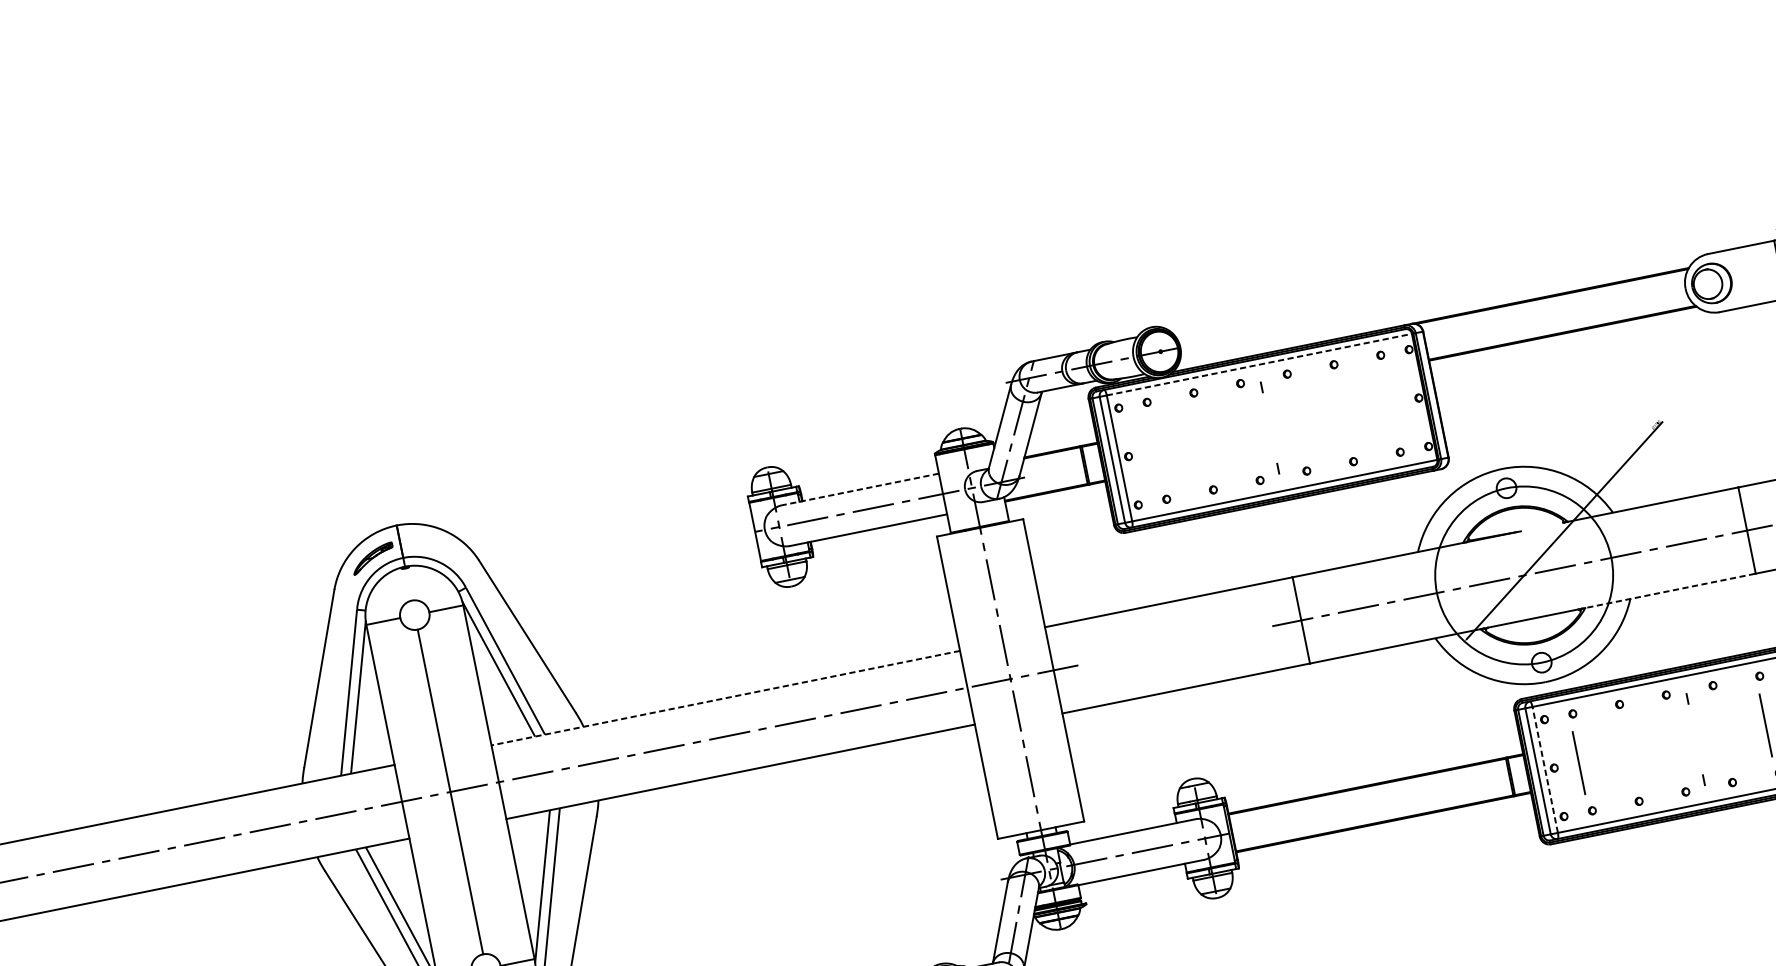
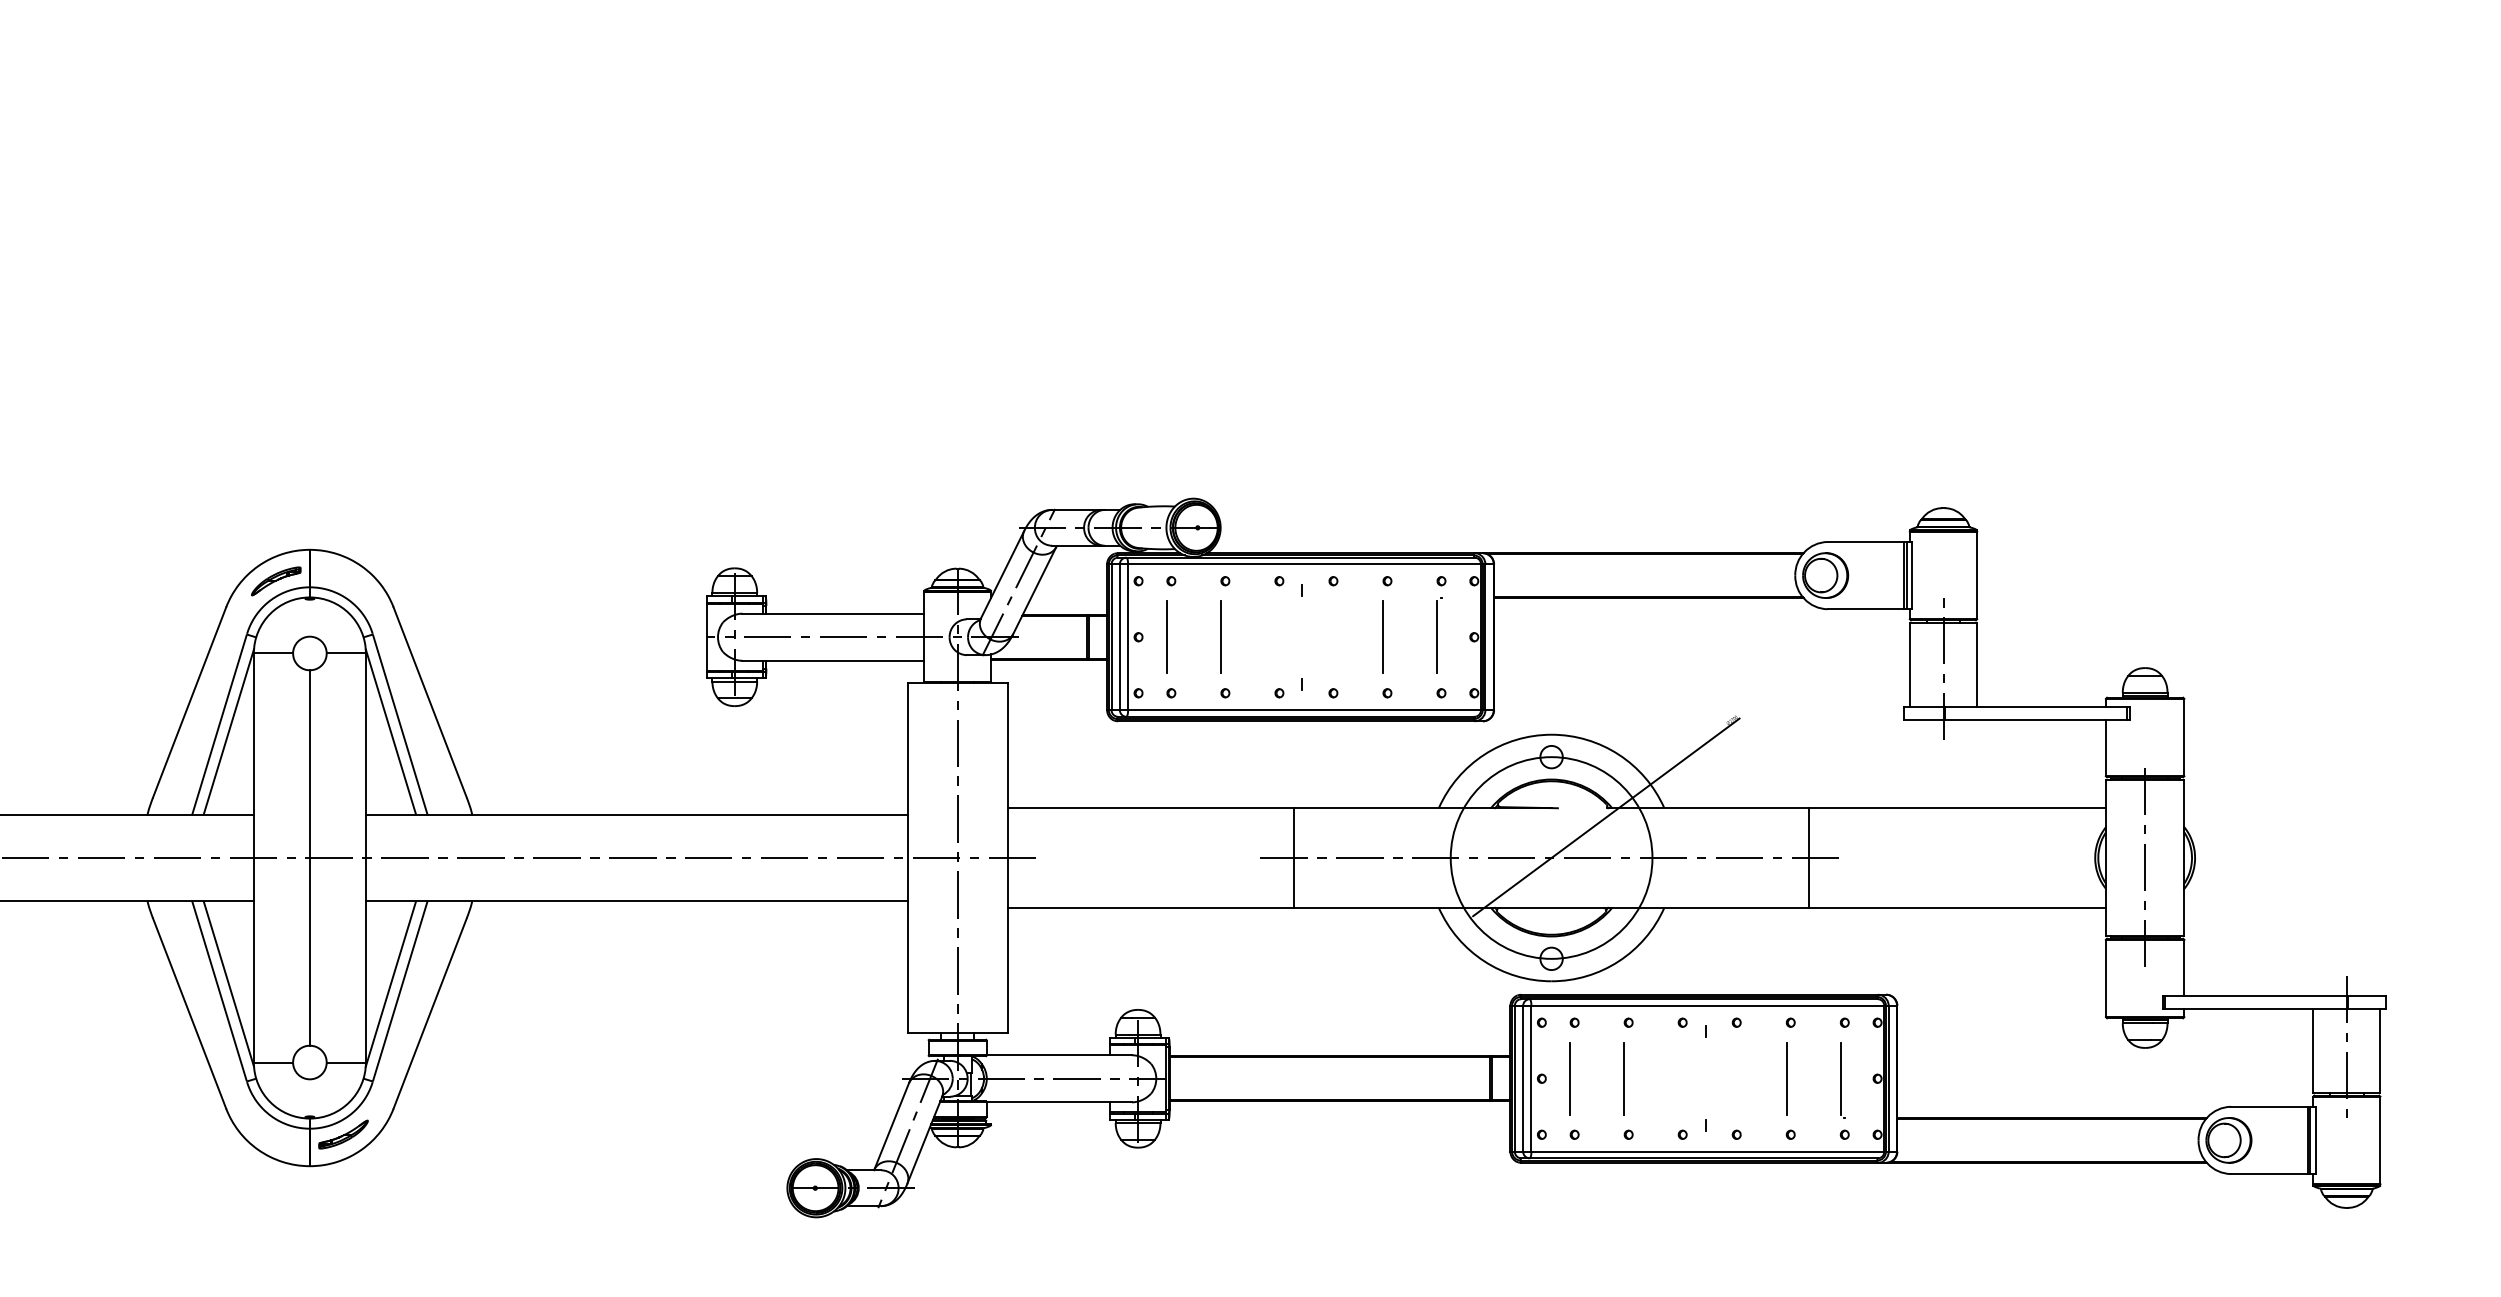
line: (1260, 364) -> (1305, 564), dashed -> solid
part: (1388, 402) -> (1439, 635), added
line: (1340, 414) -> (1383, 637), added
line: (1199, 441) -> (1220, 636), added
line: (1153, 451) -> (1167, 637), added
line: (860, 489) -> (833, 613), dashed -> solid
line: (1666, 591) -> (1706, 907), dashed -> solid
line: (725, 698) -> (636, 815), dashed -> solid
line: (1625, 753) -> (1624, 1078), added
line: (1545, 769) -> (1531, 1078), dashed -> solid

